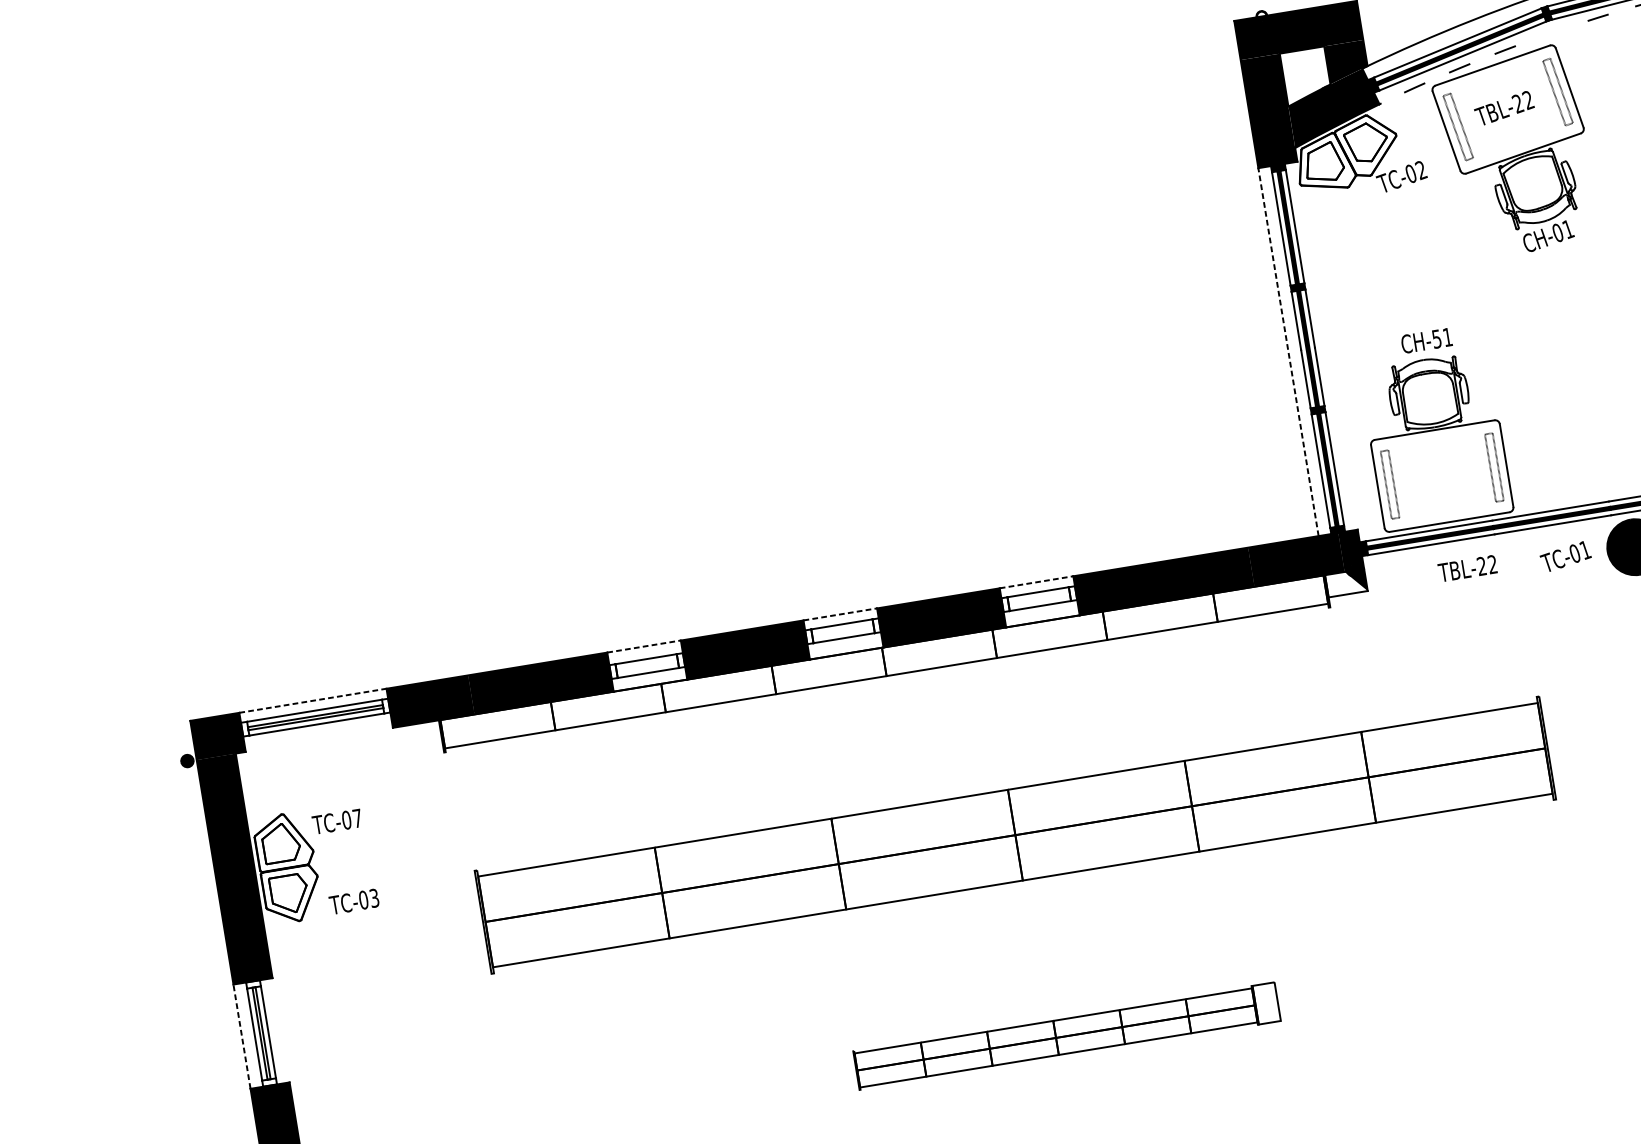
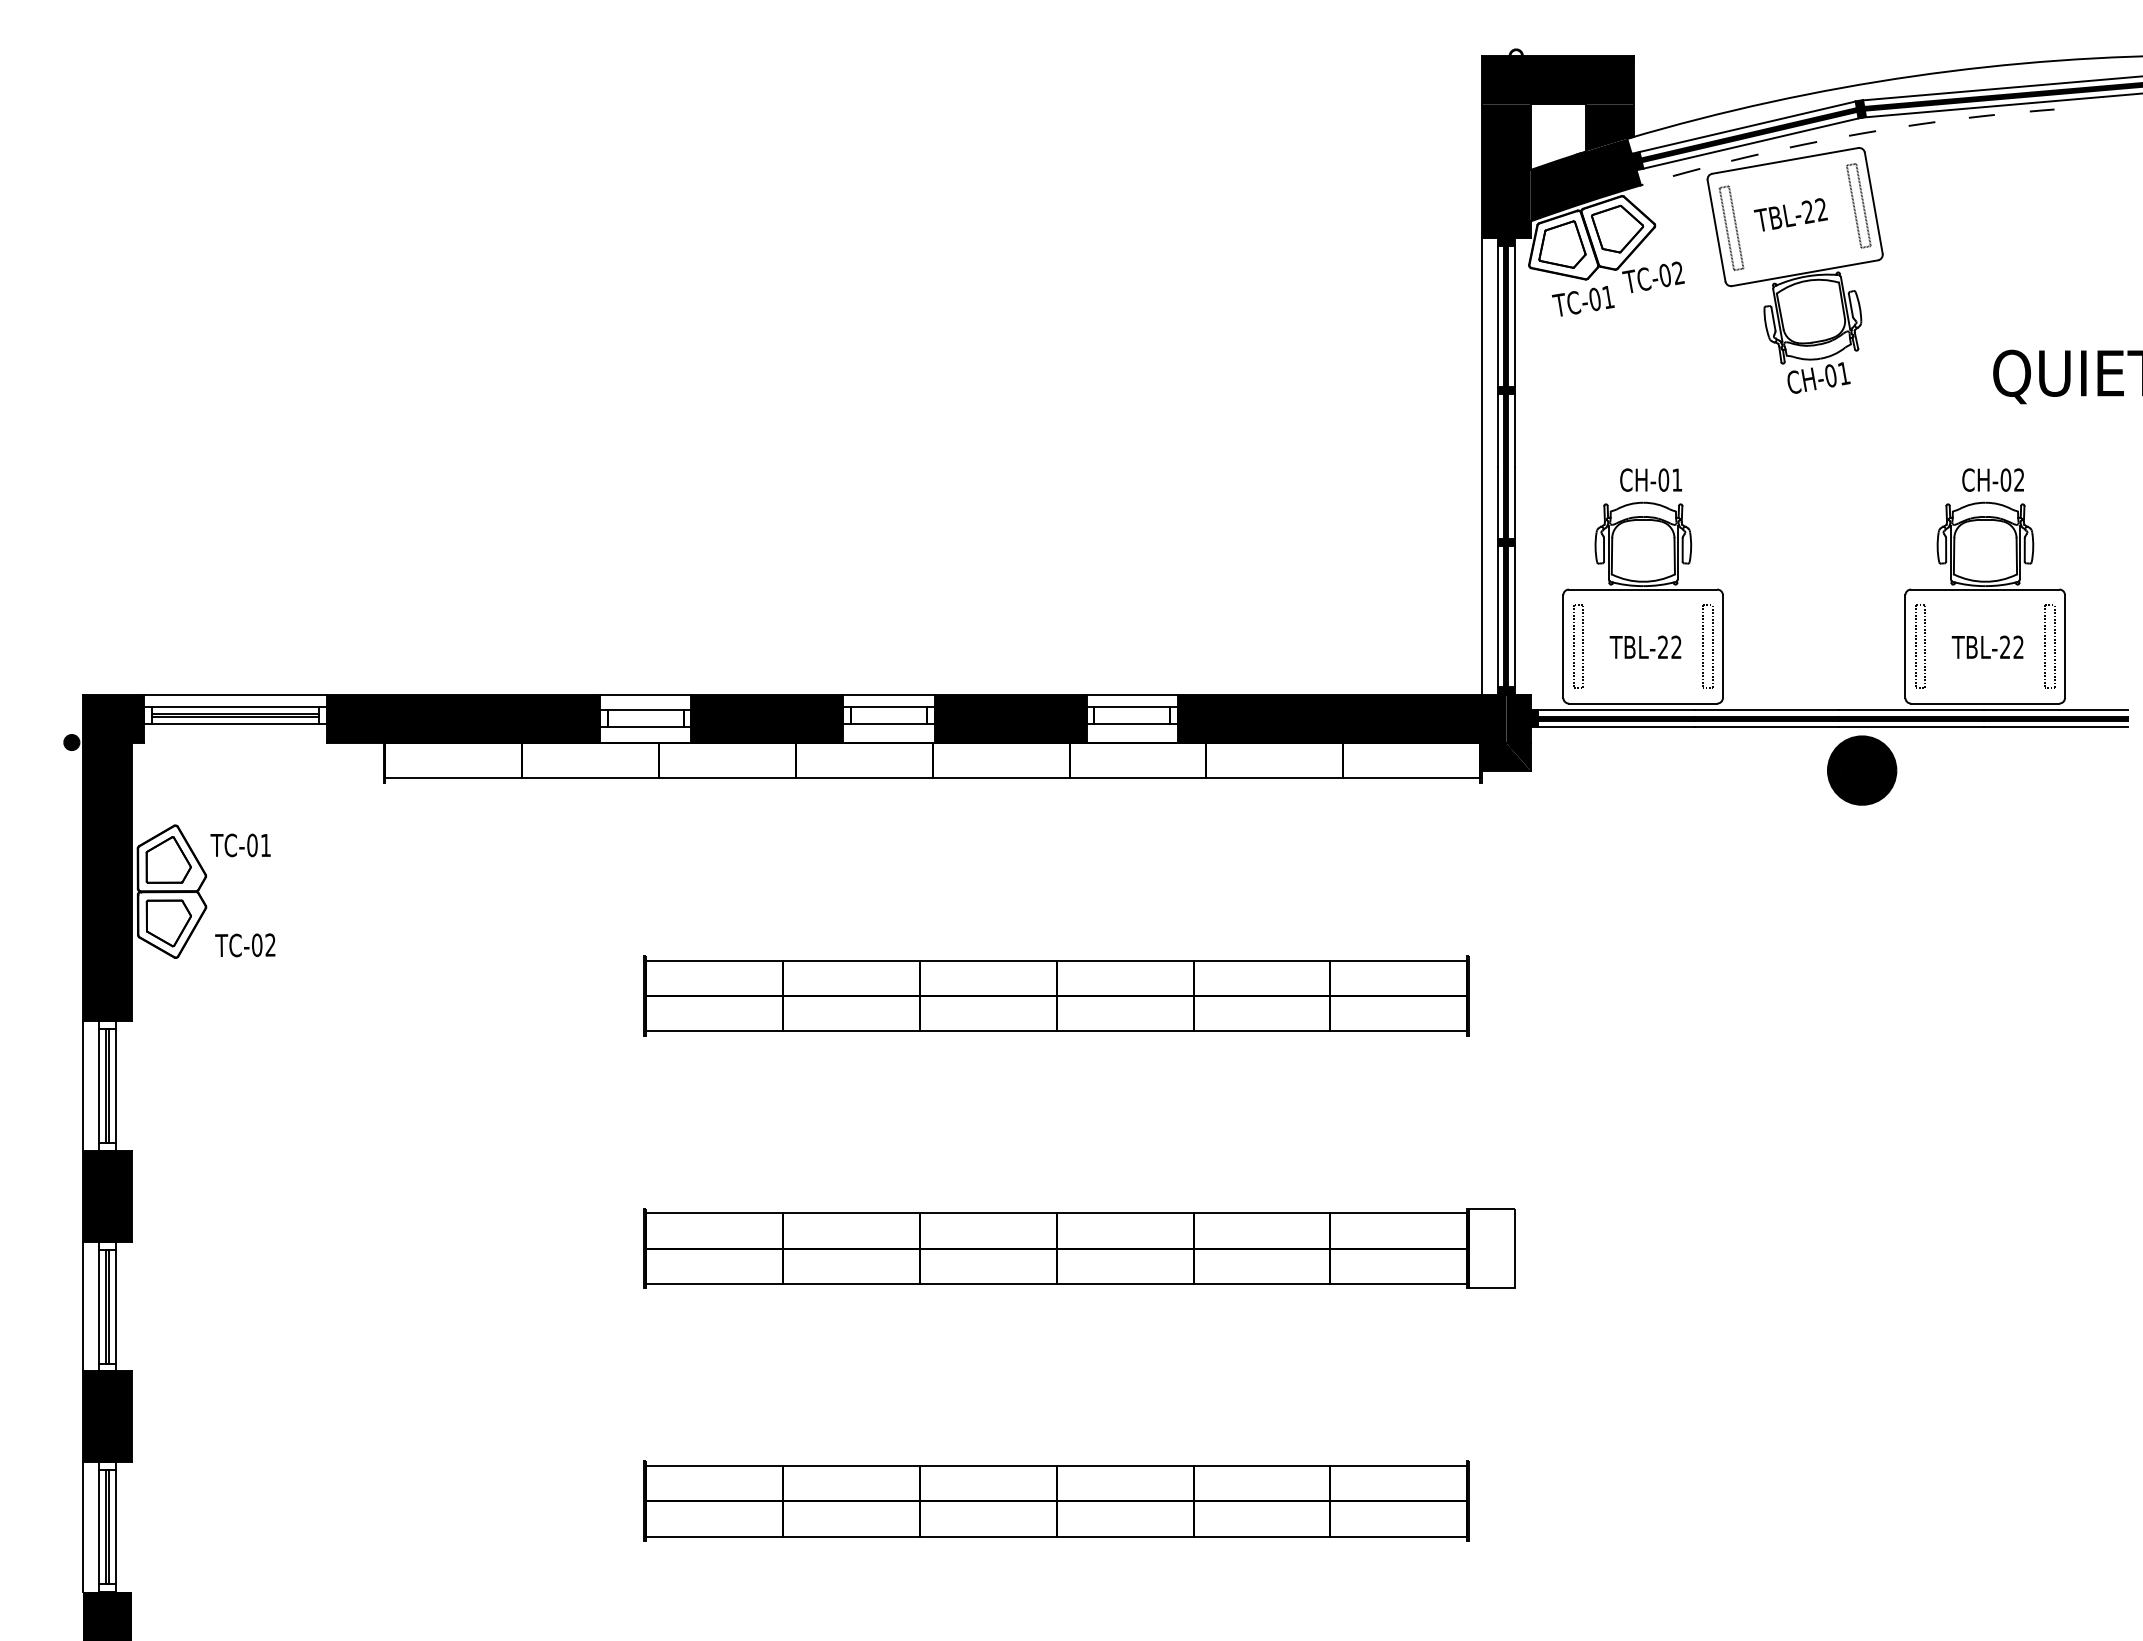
line: (1551, 33) -> (1862, 133), added
text: (1436, 338) -> (1663, 479), CH-51 -> CH-01
line: (1288, 352) -> (1482, 466), dashed -> solid
text: (1565, 556) -> (1583, 300), moved
text: (1467, 567) -> (1645, 646), moved
line: (1036, 582) -> (1132, 694), dashed -> solid
fill: (1346, 582) -> (1506, 756), added
line: (840, 614) -> (889, 694), dashed -> solid
line: (643, 646) -> (645, 694), dashed -> solid
line: (313, 700) -> (235, 694), dashed -> solid
text: (357, 818) -> (265, 845), TC-07 -> TC-01
part: (1015, 835) -> (1056, 995), size x0.62
text: (374, 897) -> (270, 944), TC-03 -> TC-02
line: (242, 1036) -> (83, 1086), dashed -> solid
part: (1067, 1036) -> (1079, 1248), size x1.67

